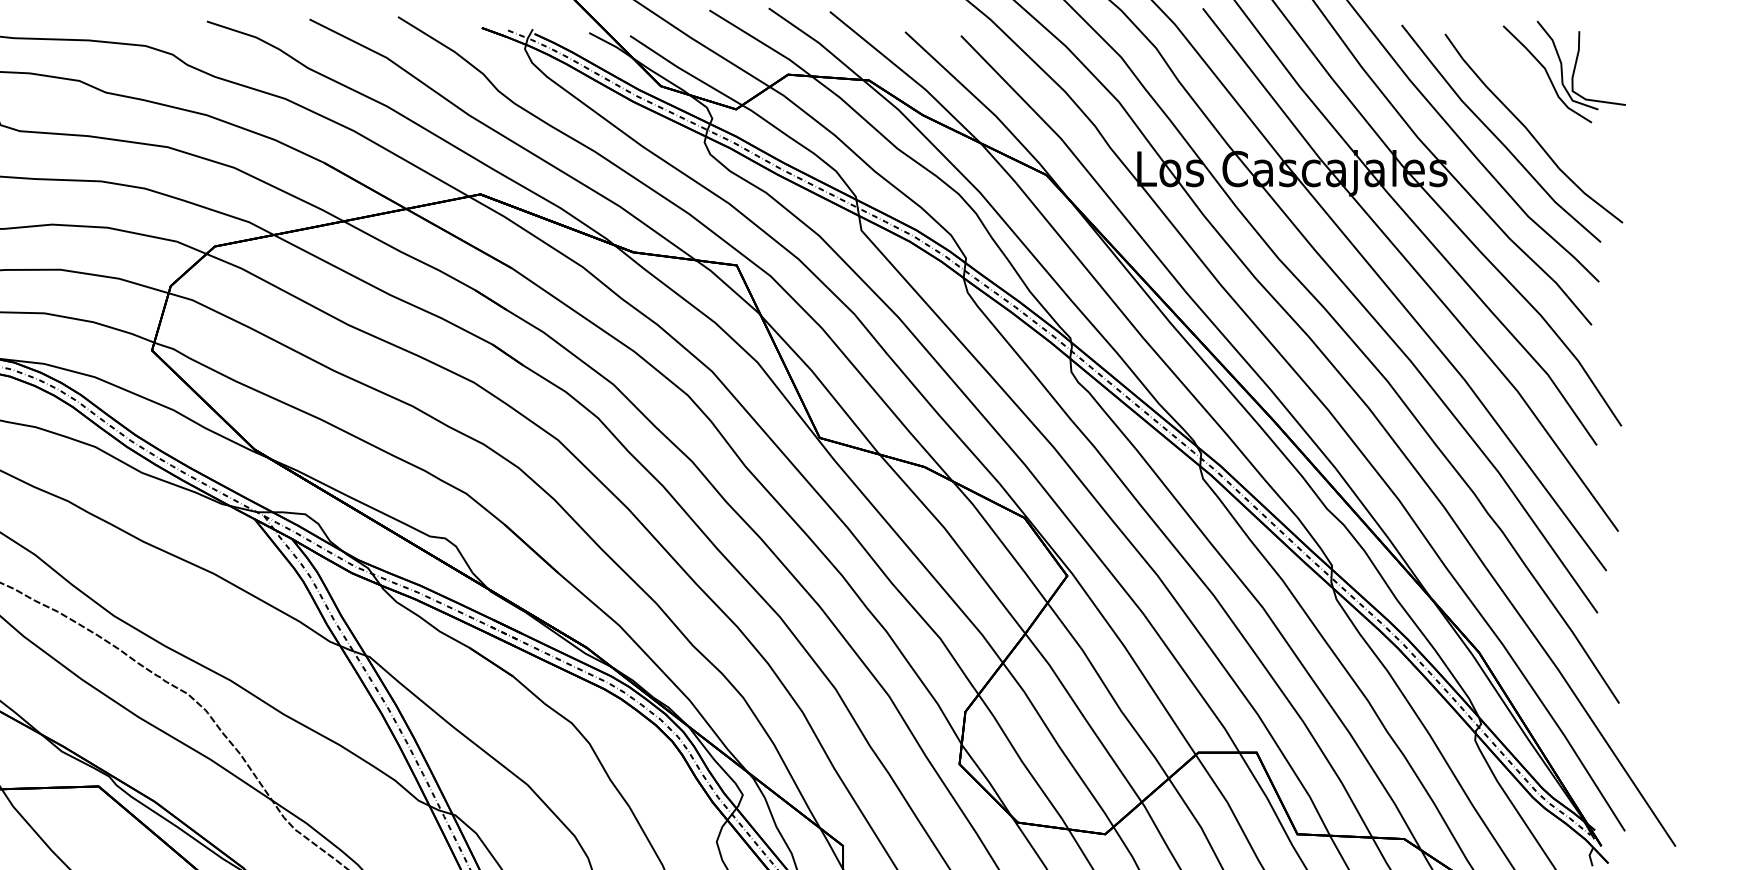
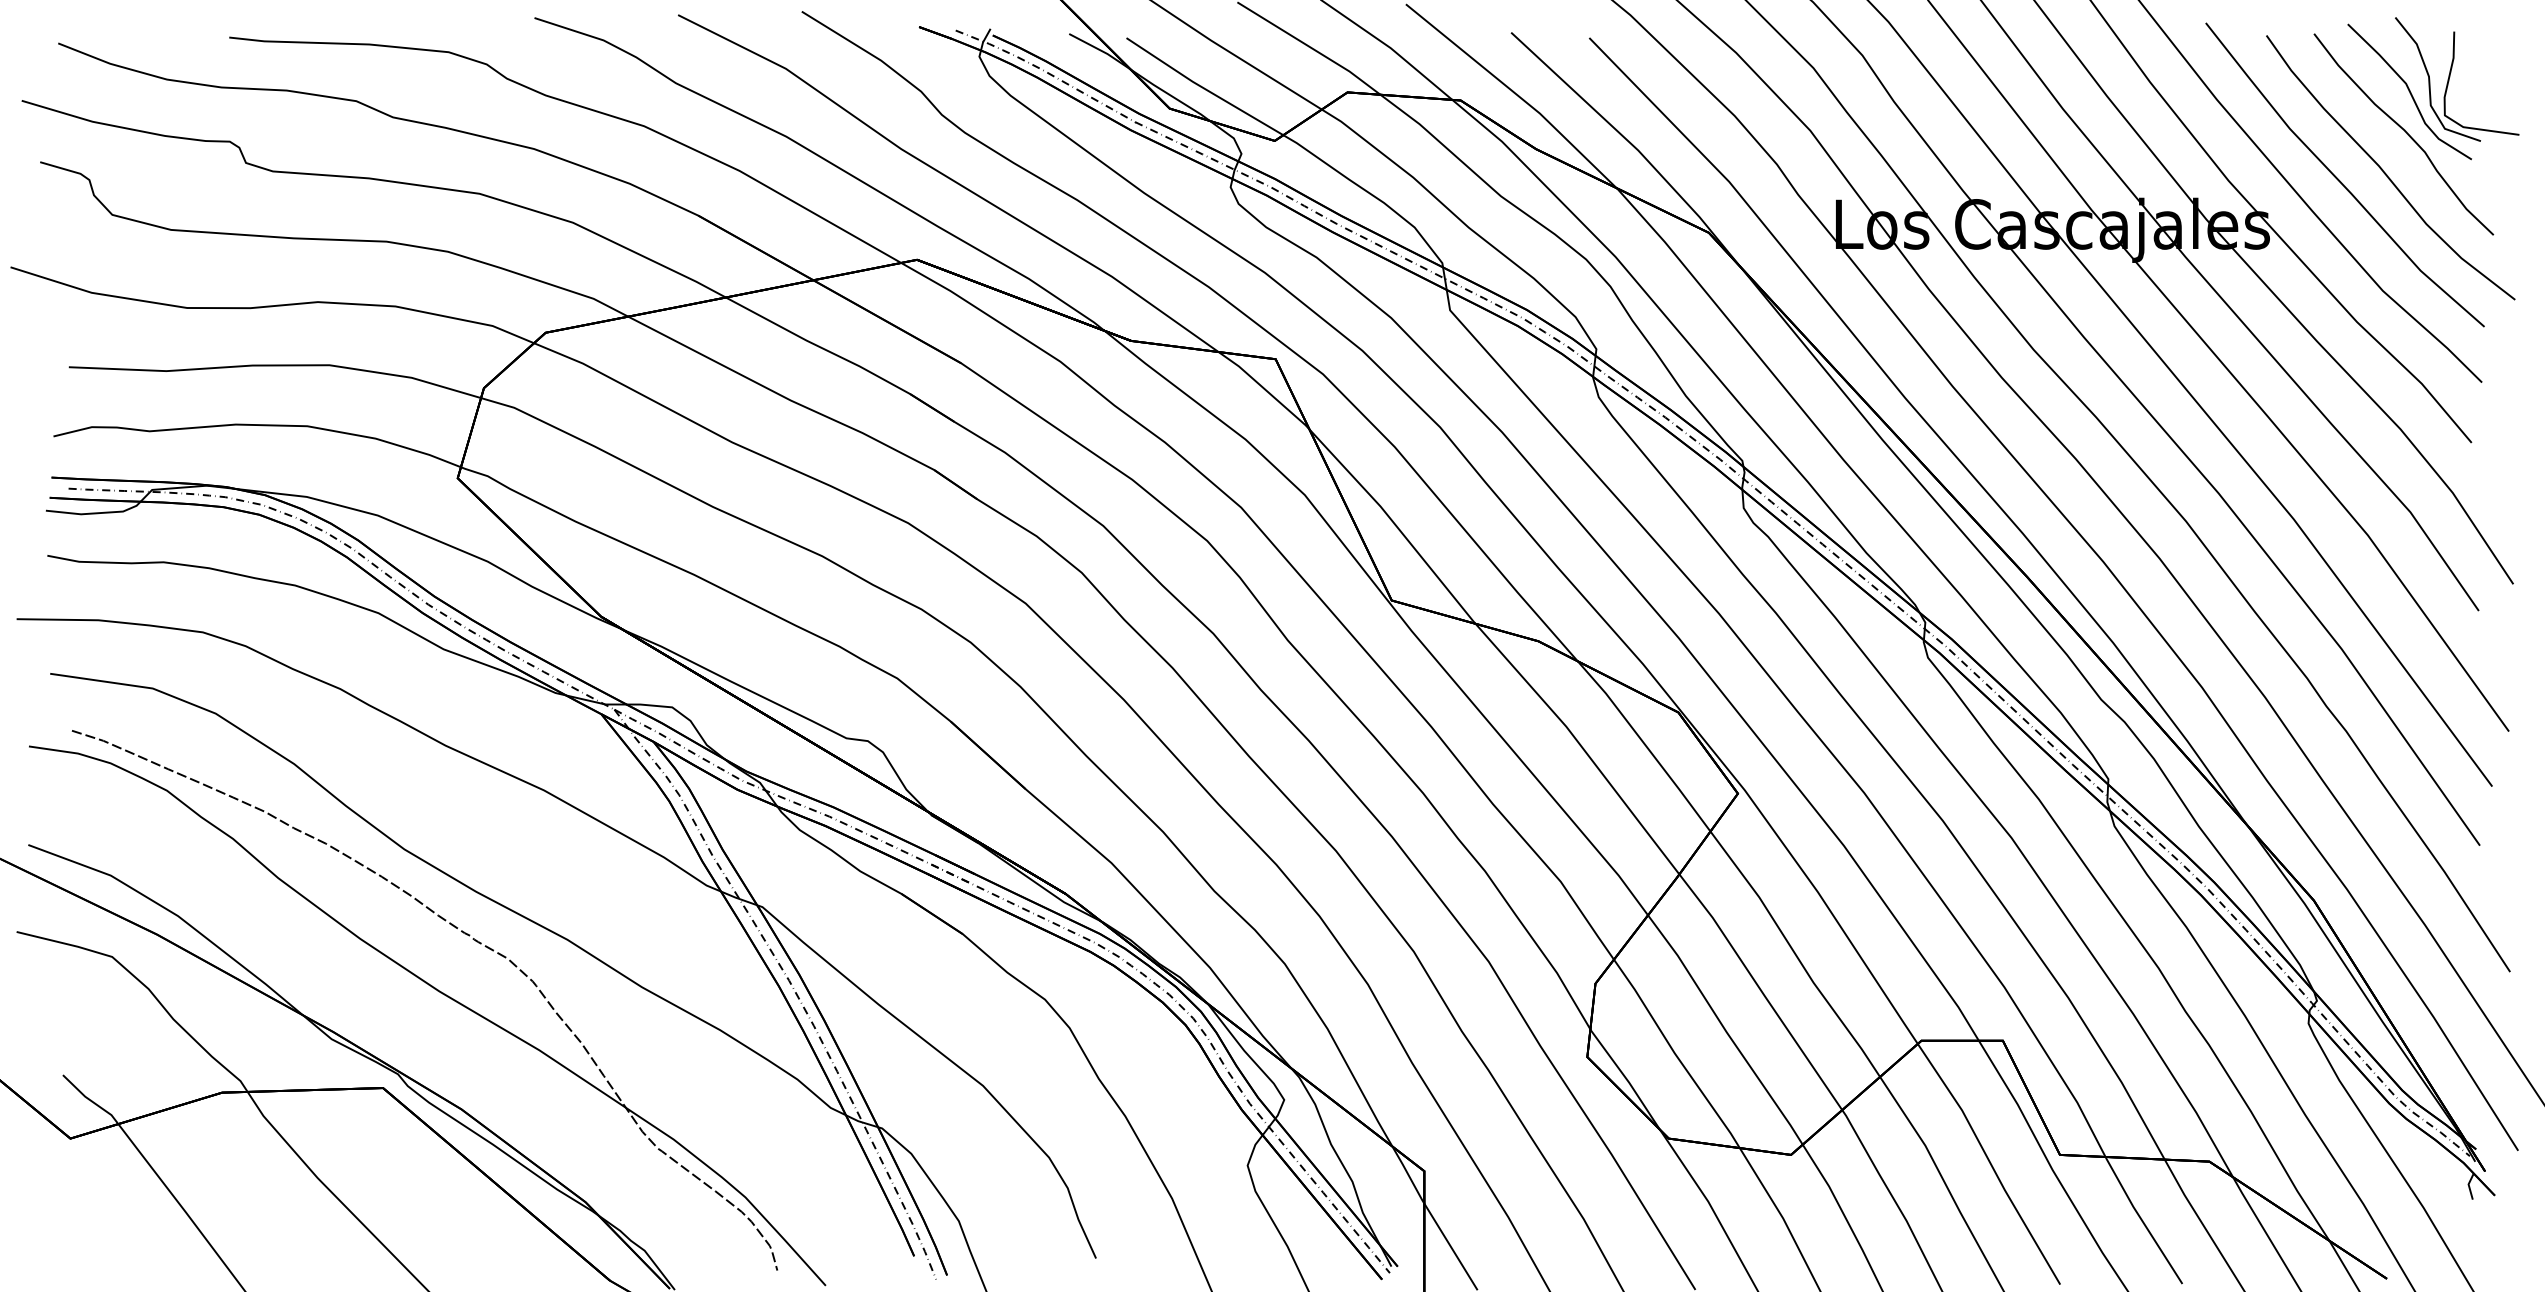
curve: (1544, 103) -> (2405, 132), added

